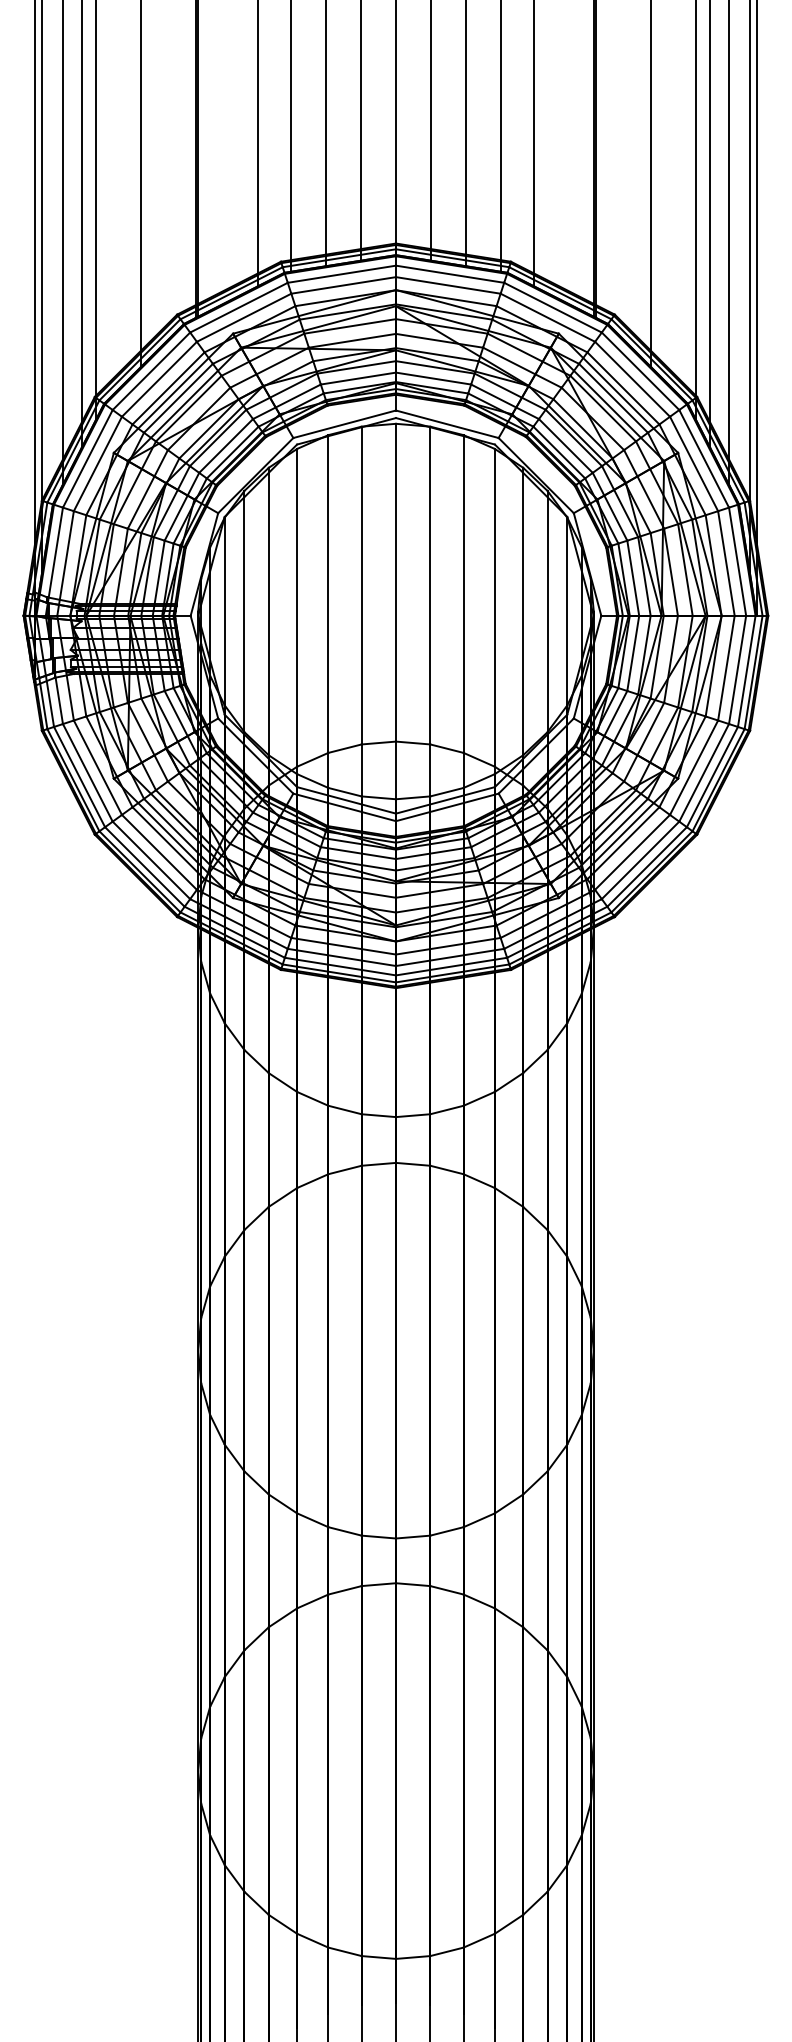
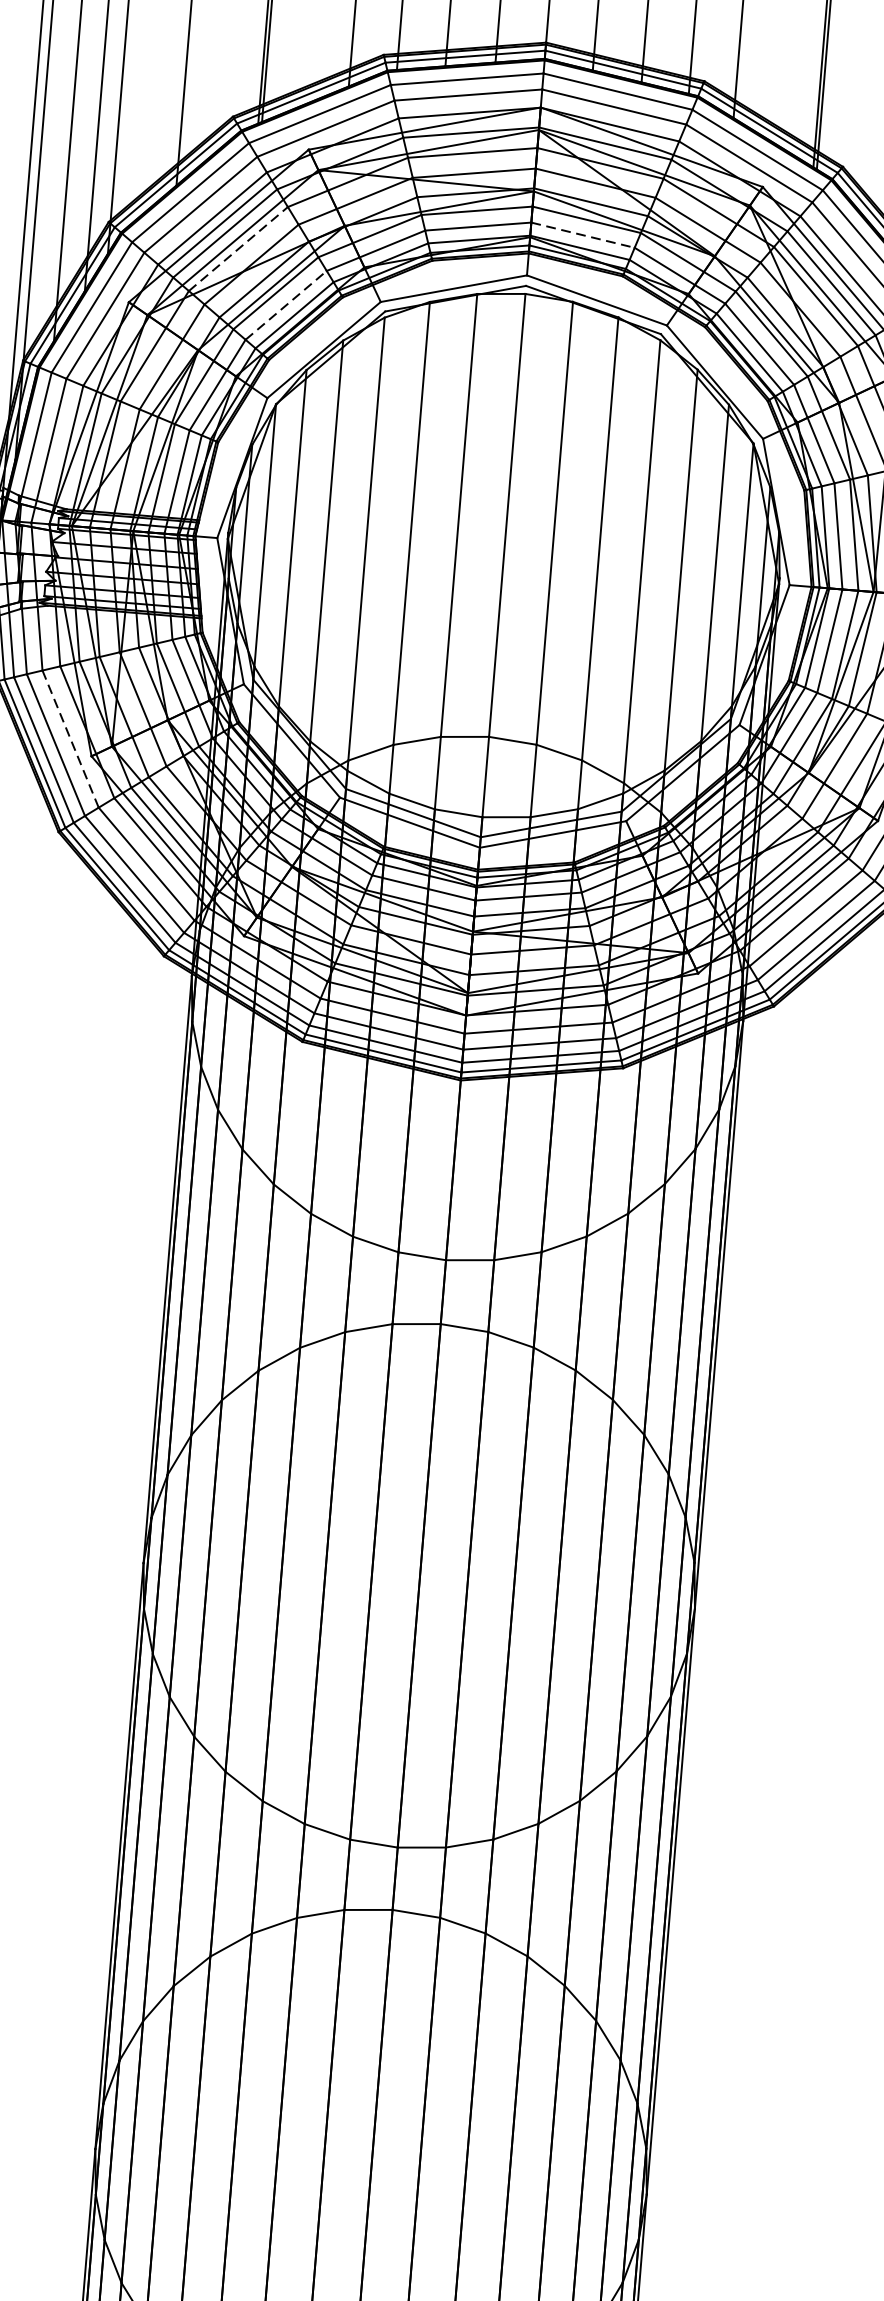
line: (434, 378) -> (584, 235), solid -> dashed
line: (189, 408) -> (239, 248), solid -> dashed
line: (226, 445) -> (286, 304), solid -> dashed
line: (97, 767) -> (70, 738), solid -> dashed

